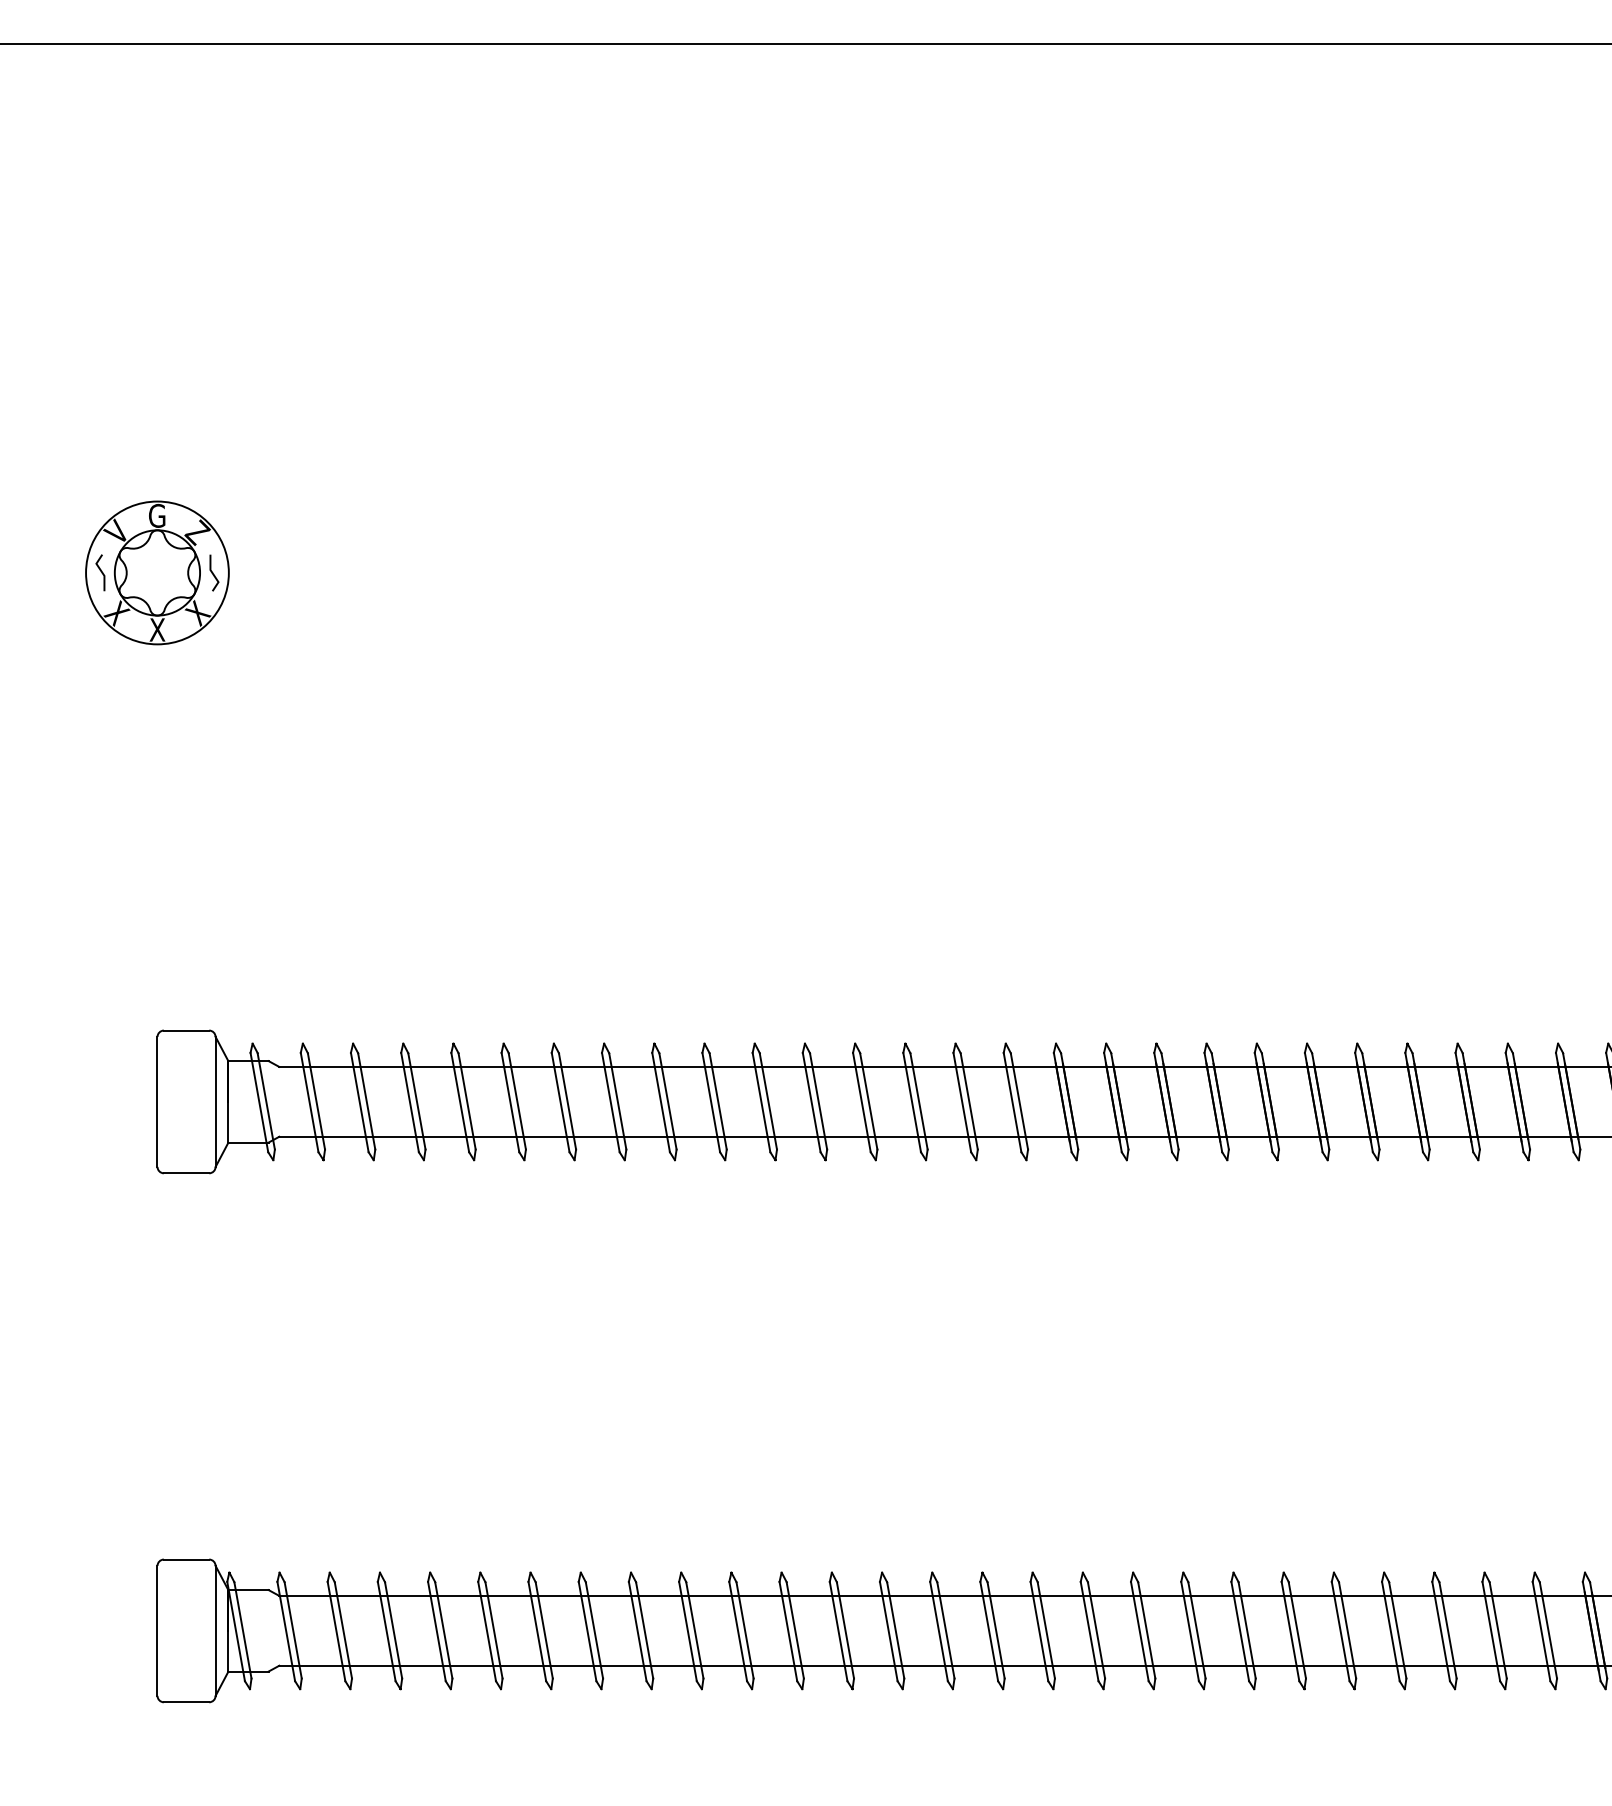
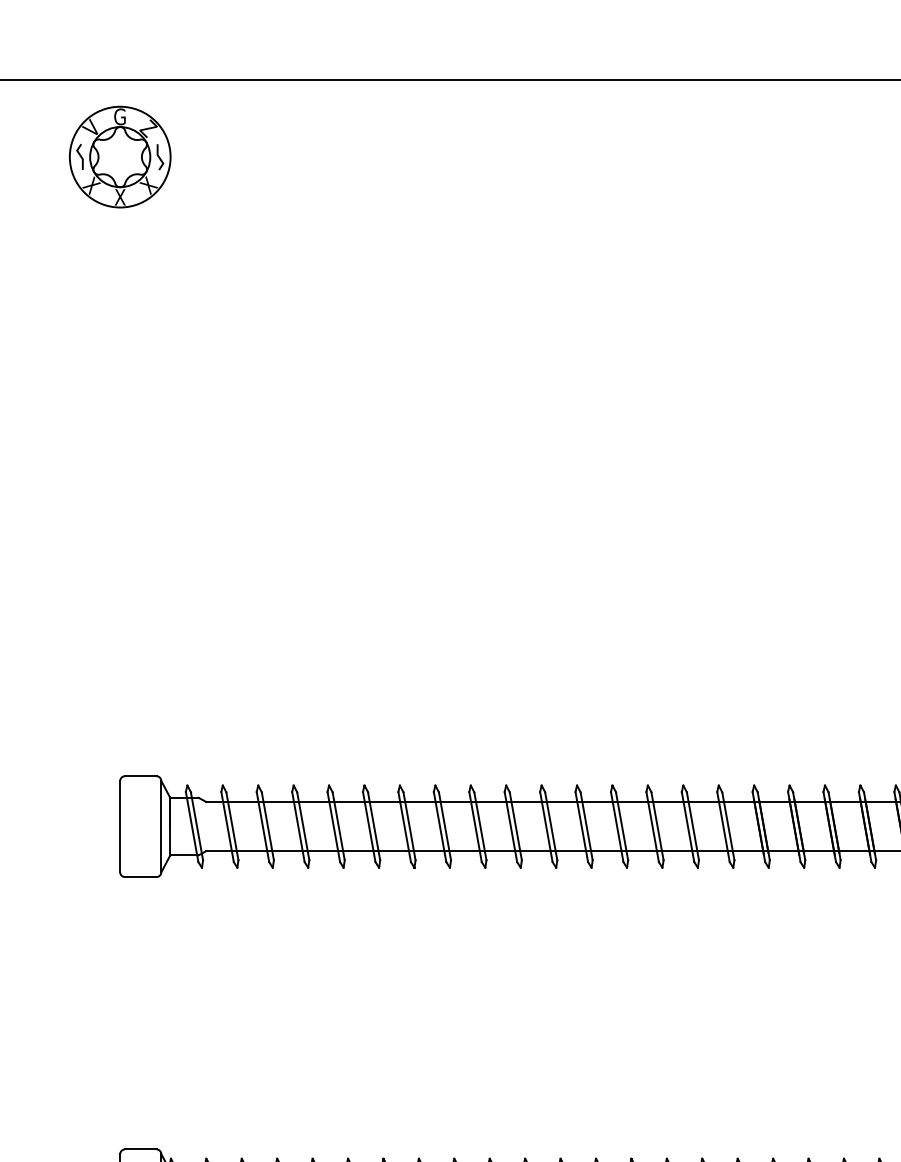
part: (157, 572) -> (120, 156), moved

